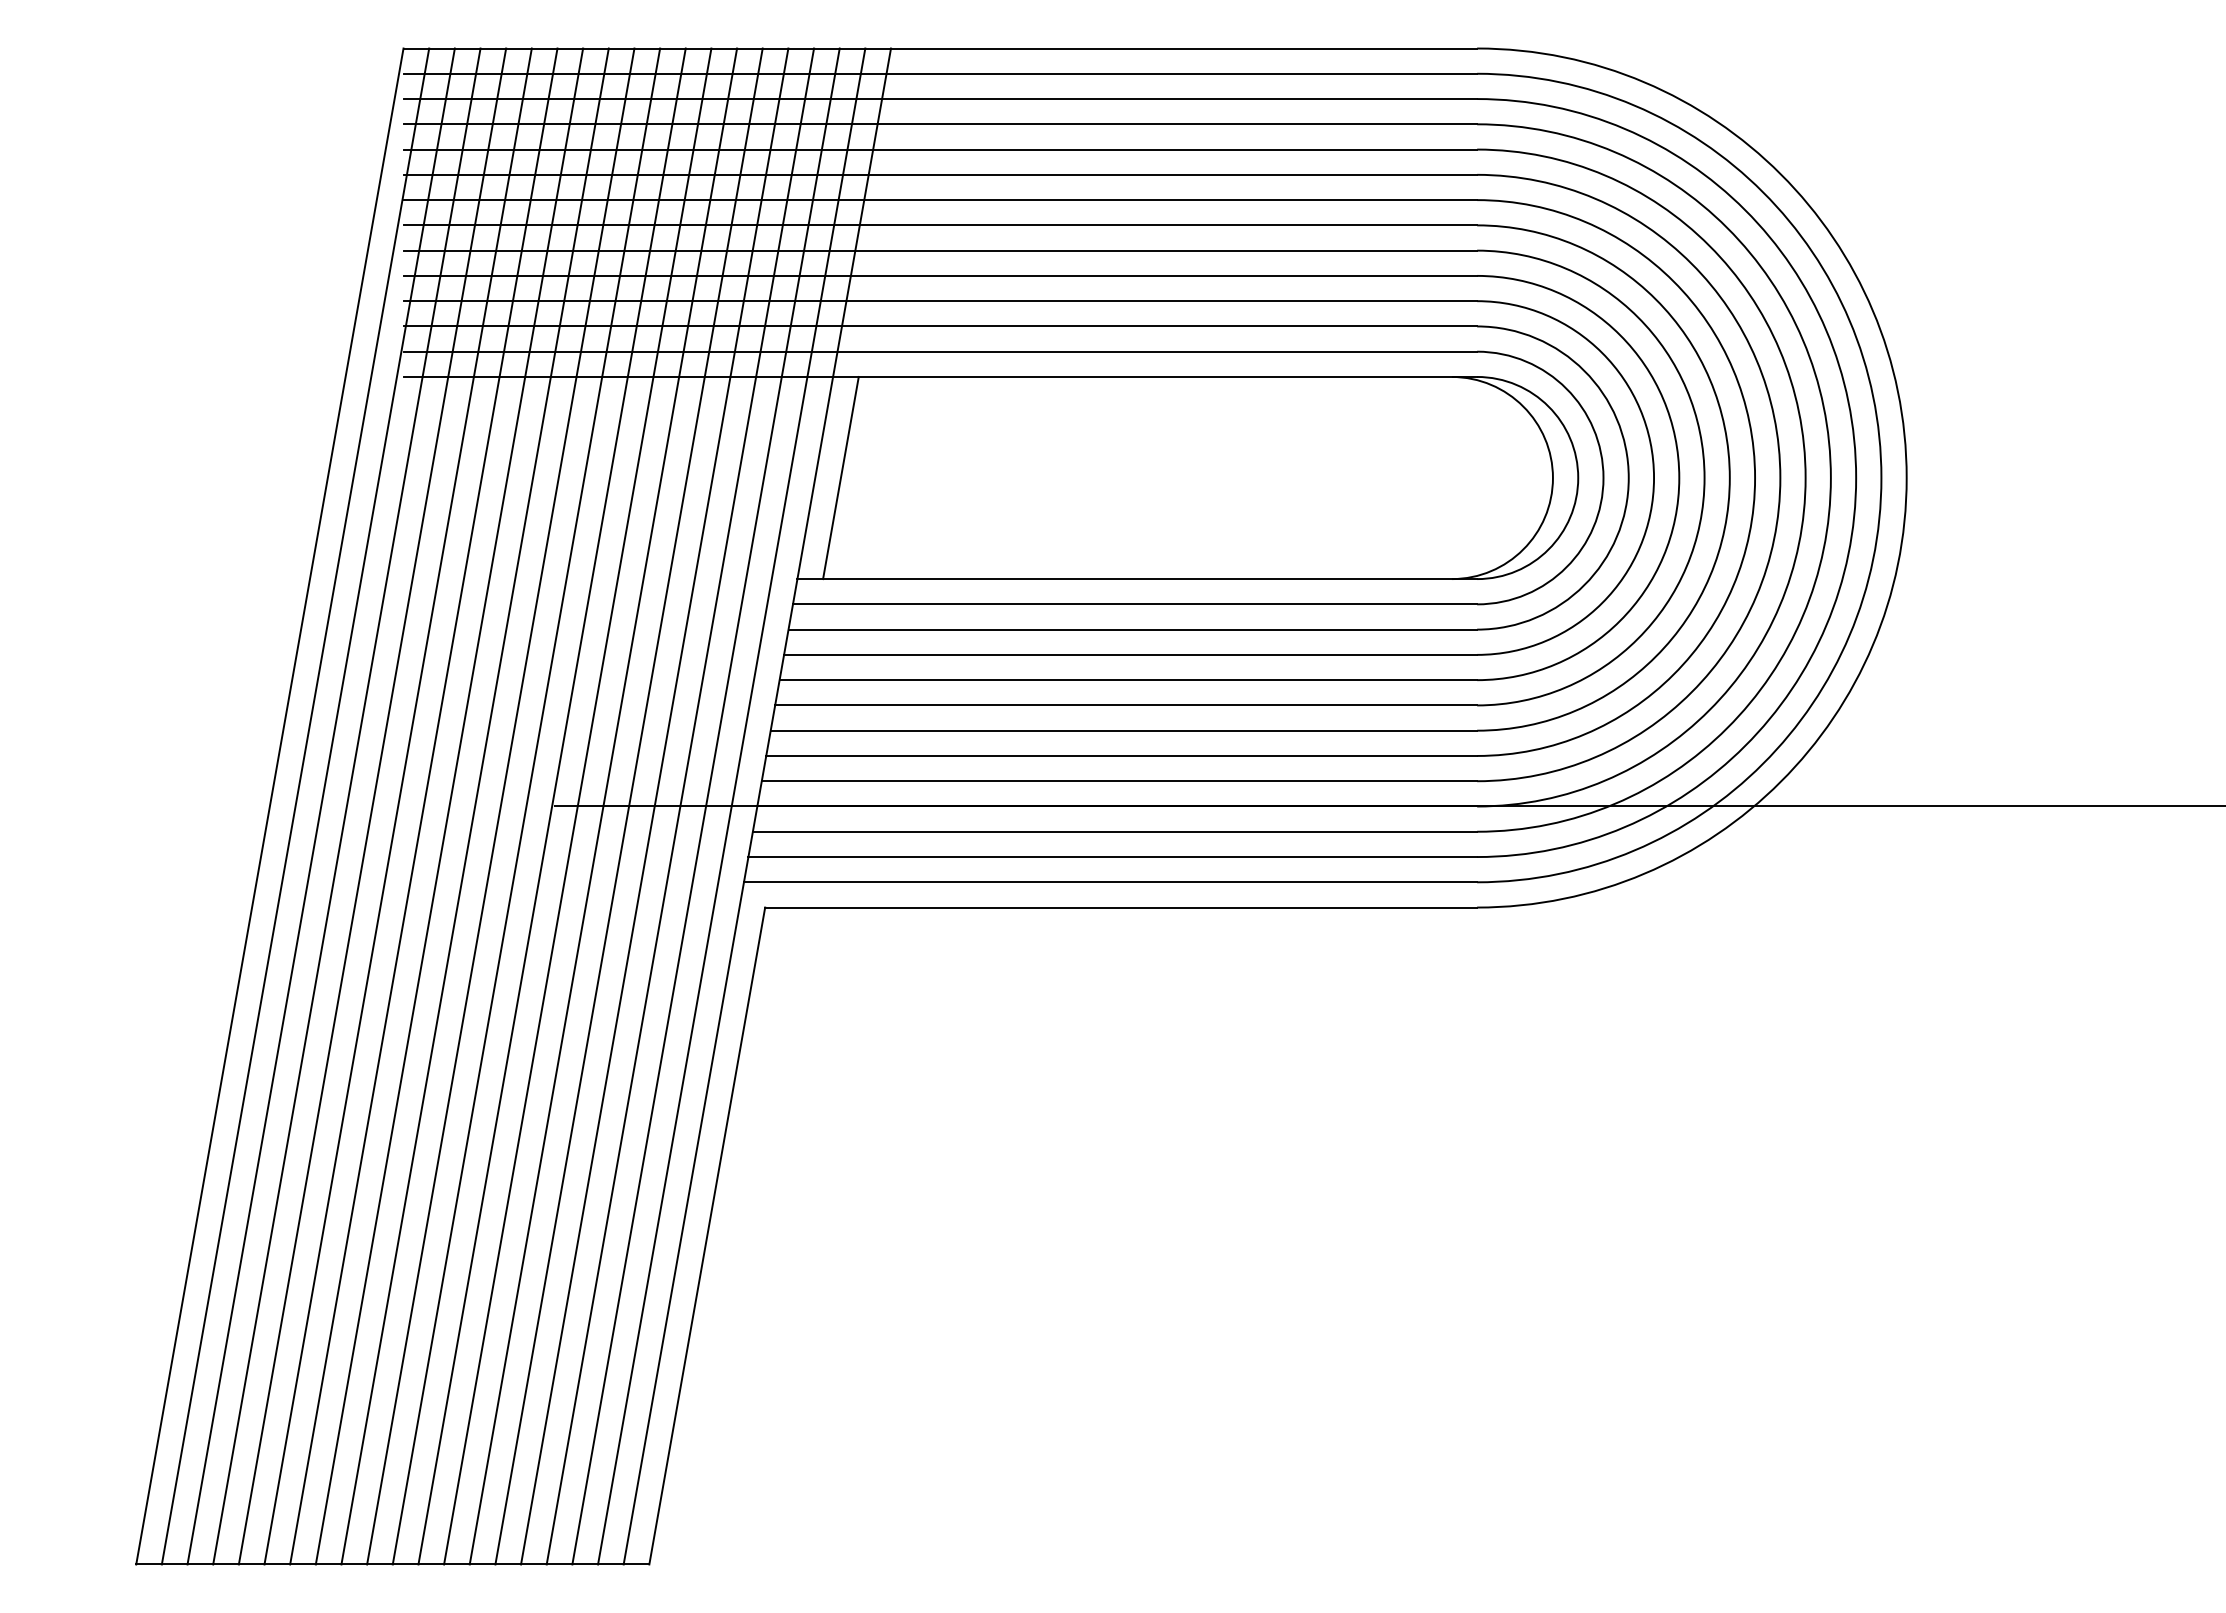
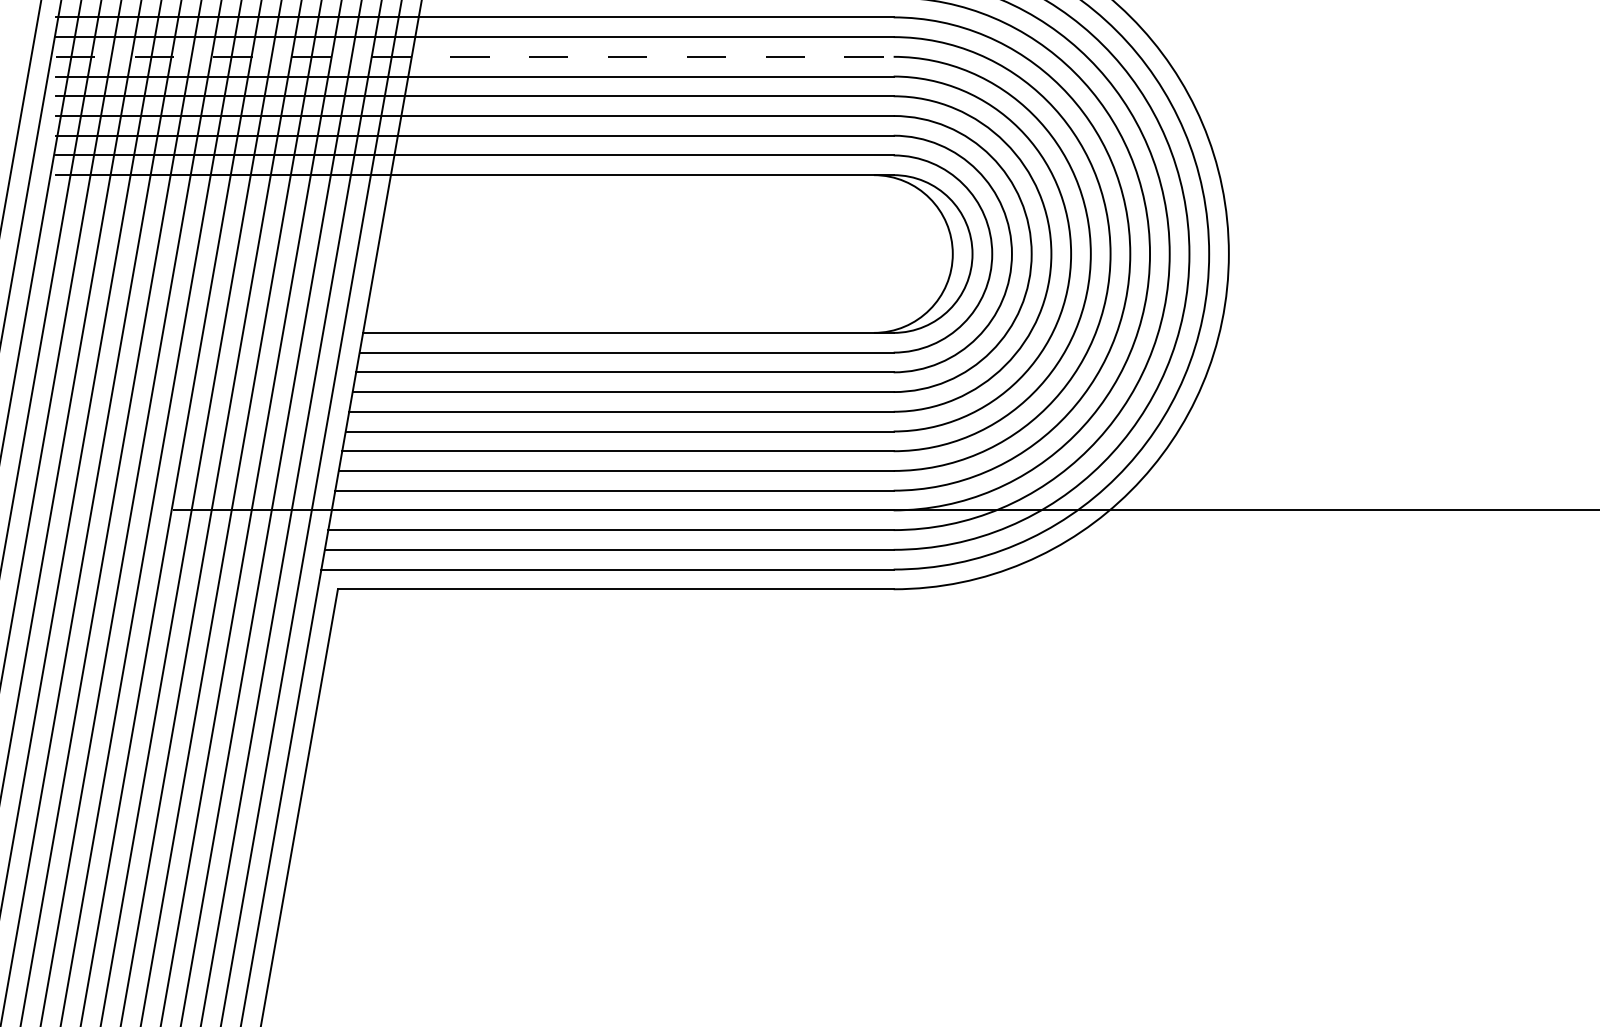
line: (940, 225) -> (474, 56), solid -> dashed
line: (840, 477) -> (396, 253), removed

